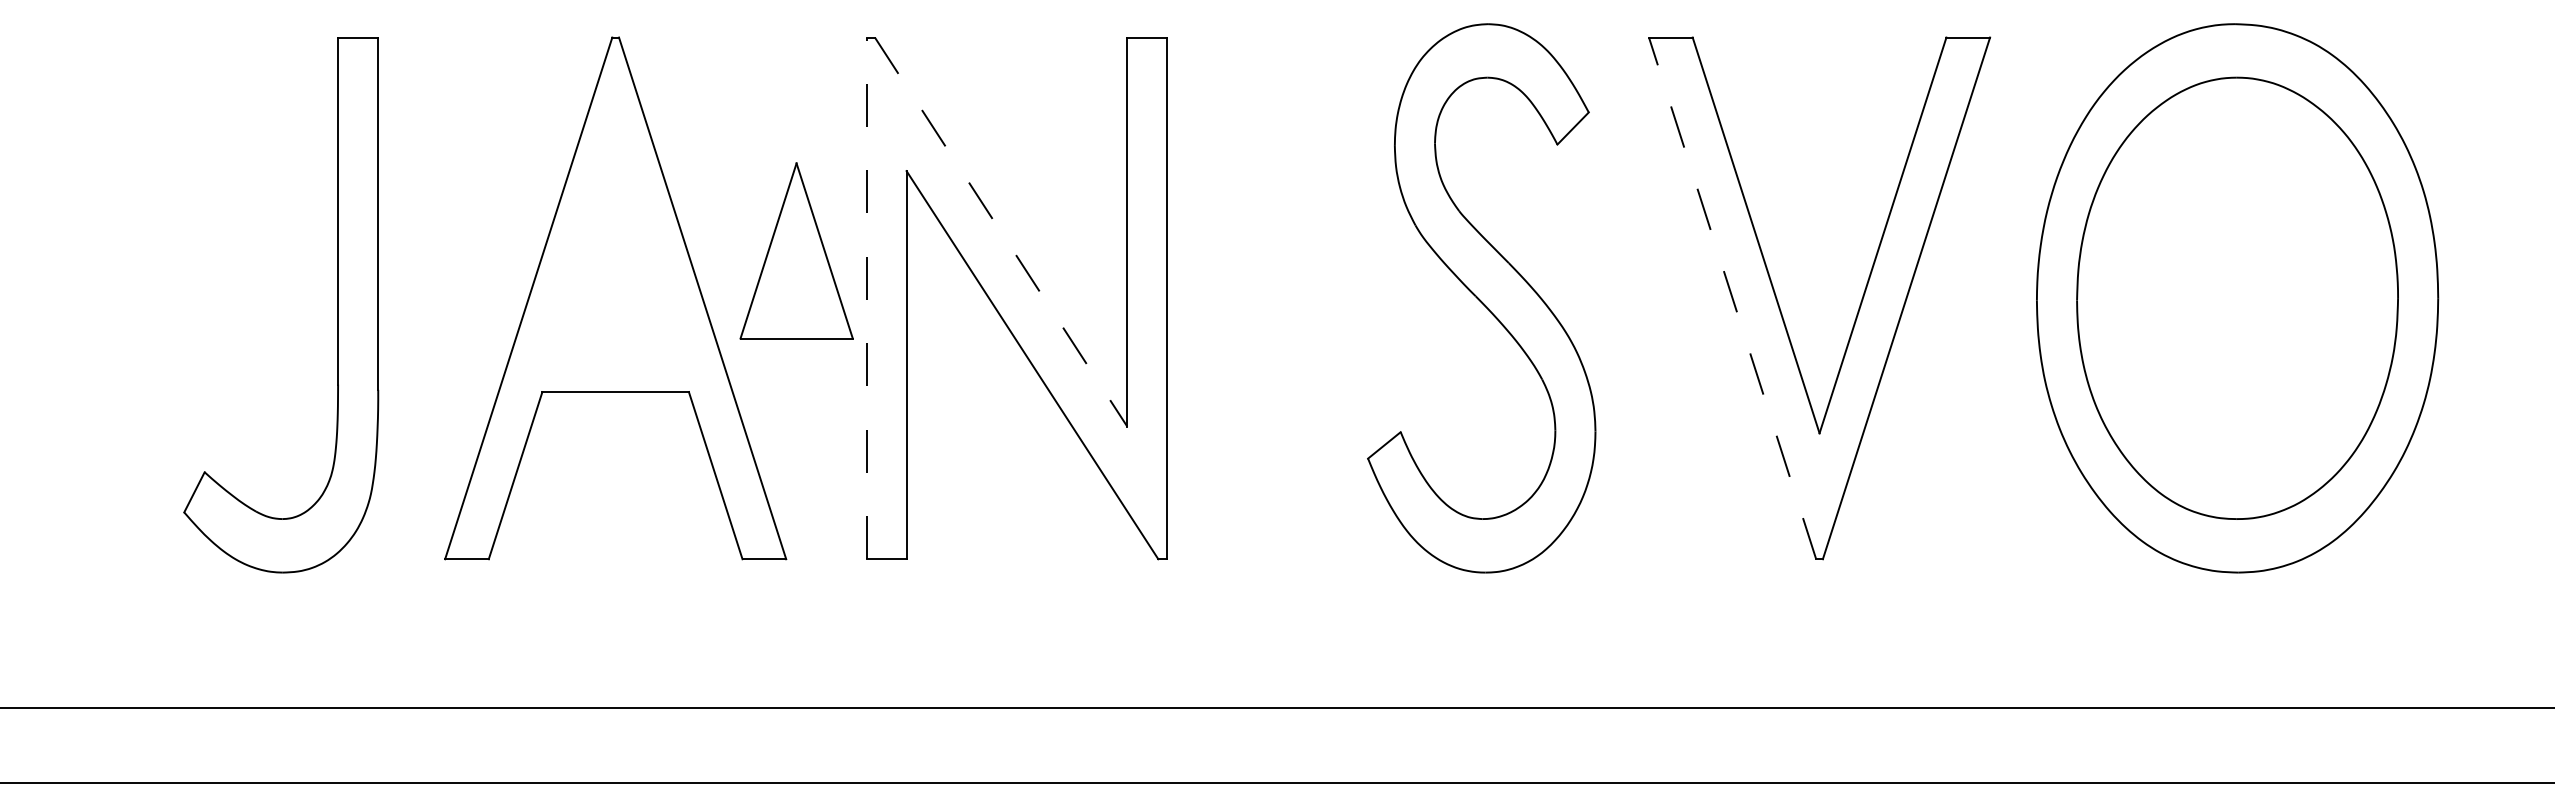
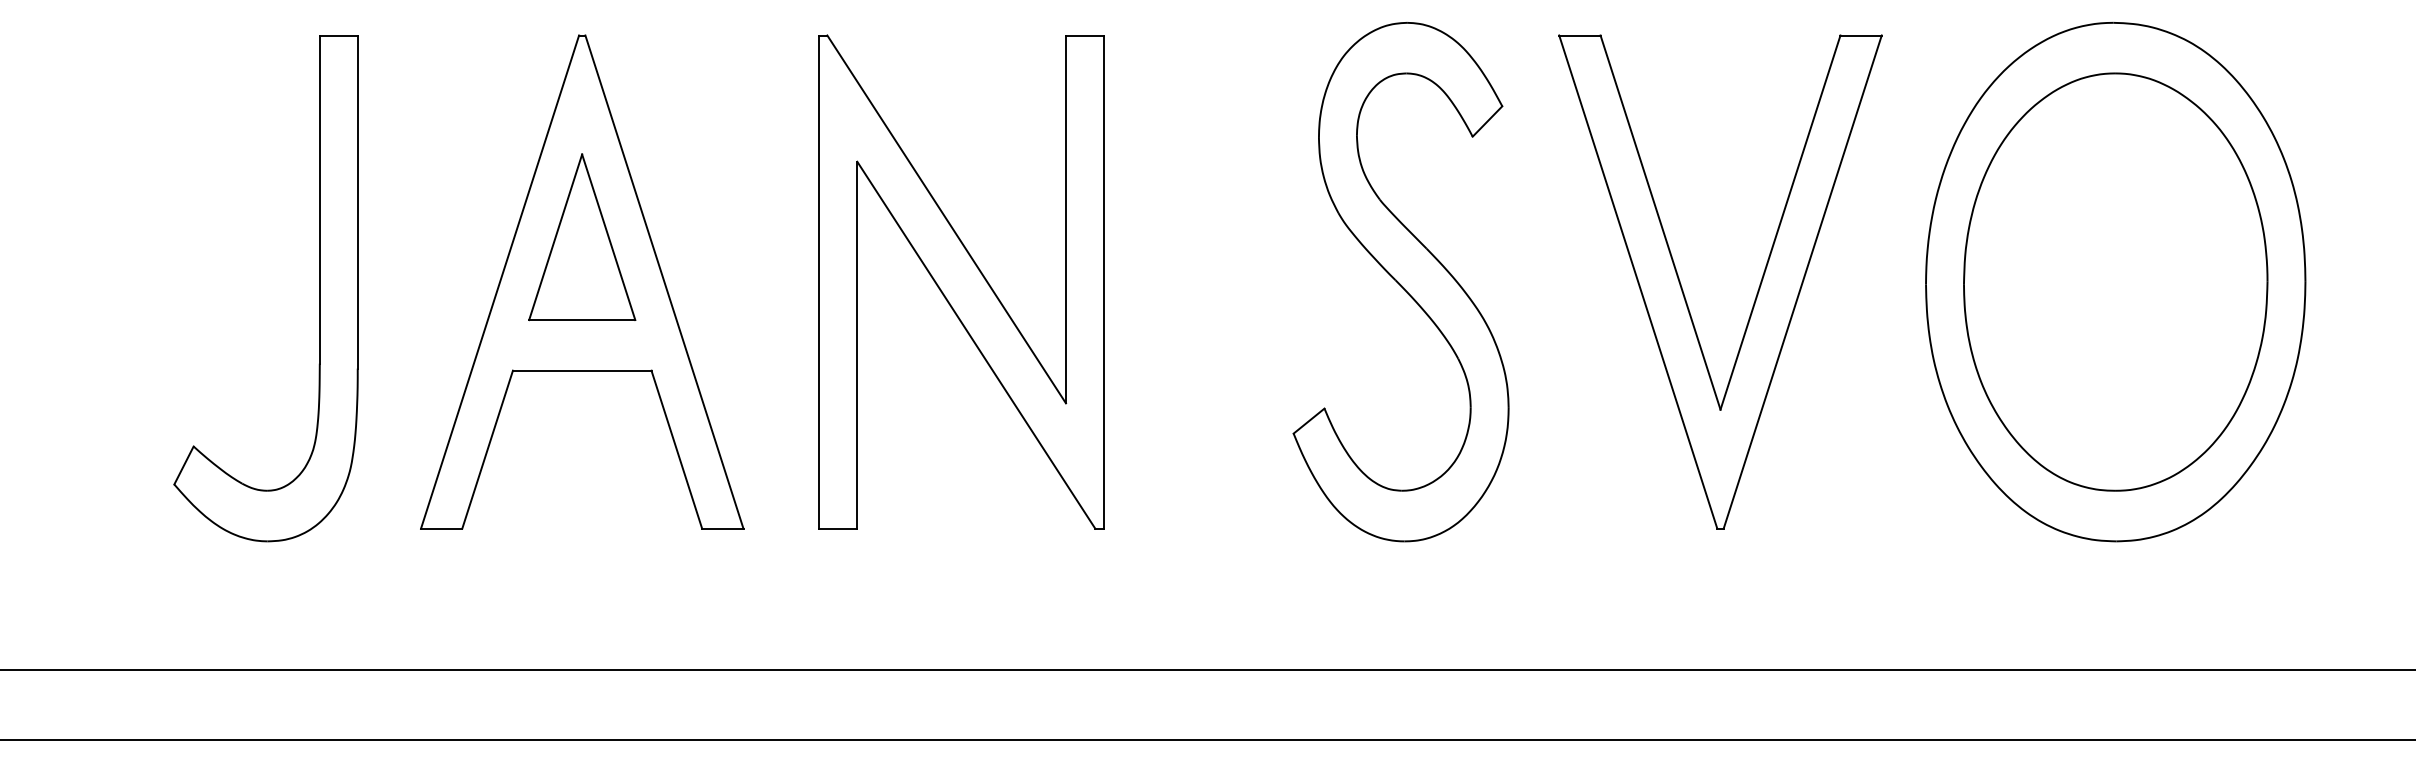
line: (1001, 232) -> (947, 219), dashed -> solid
part: (796, 250) -> (582, 236), moved
line: (866, 298) -> (819, 282), dashed -> solid
line: (1732, 298) -> (1638, 282), dashed -> solid

